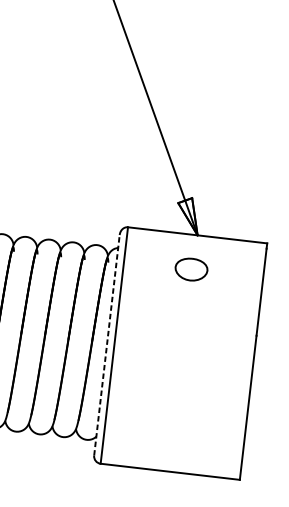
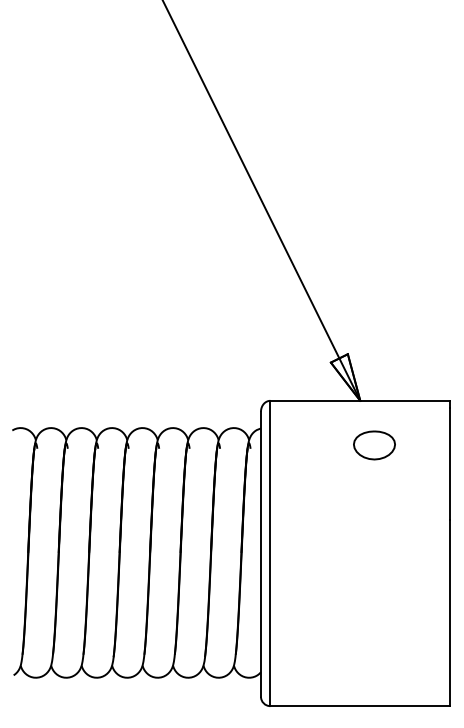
part: (191, 269) -> (374, 445), moved
line: (106, 344) -> (260, 553), dashed -> solid

